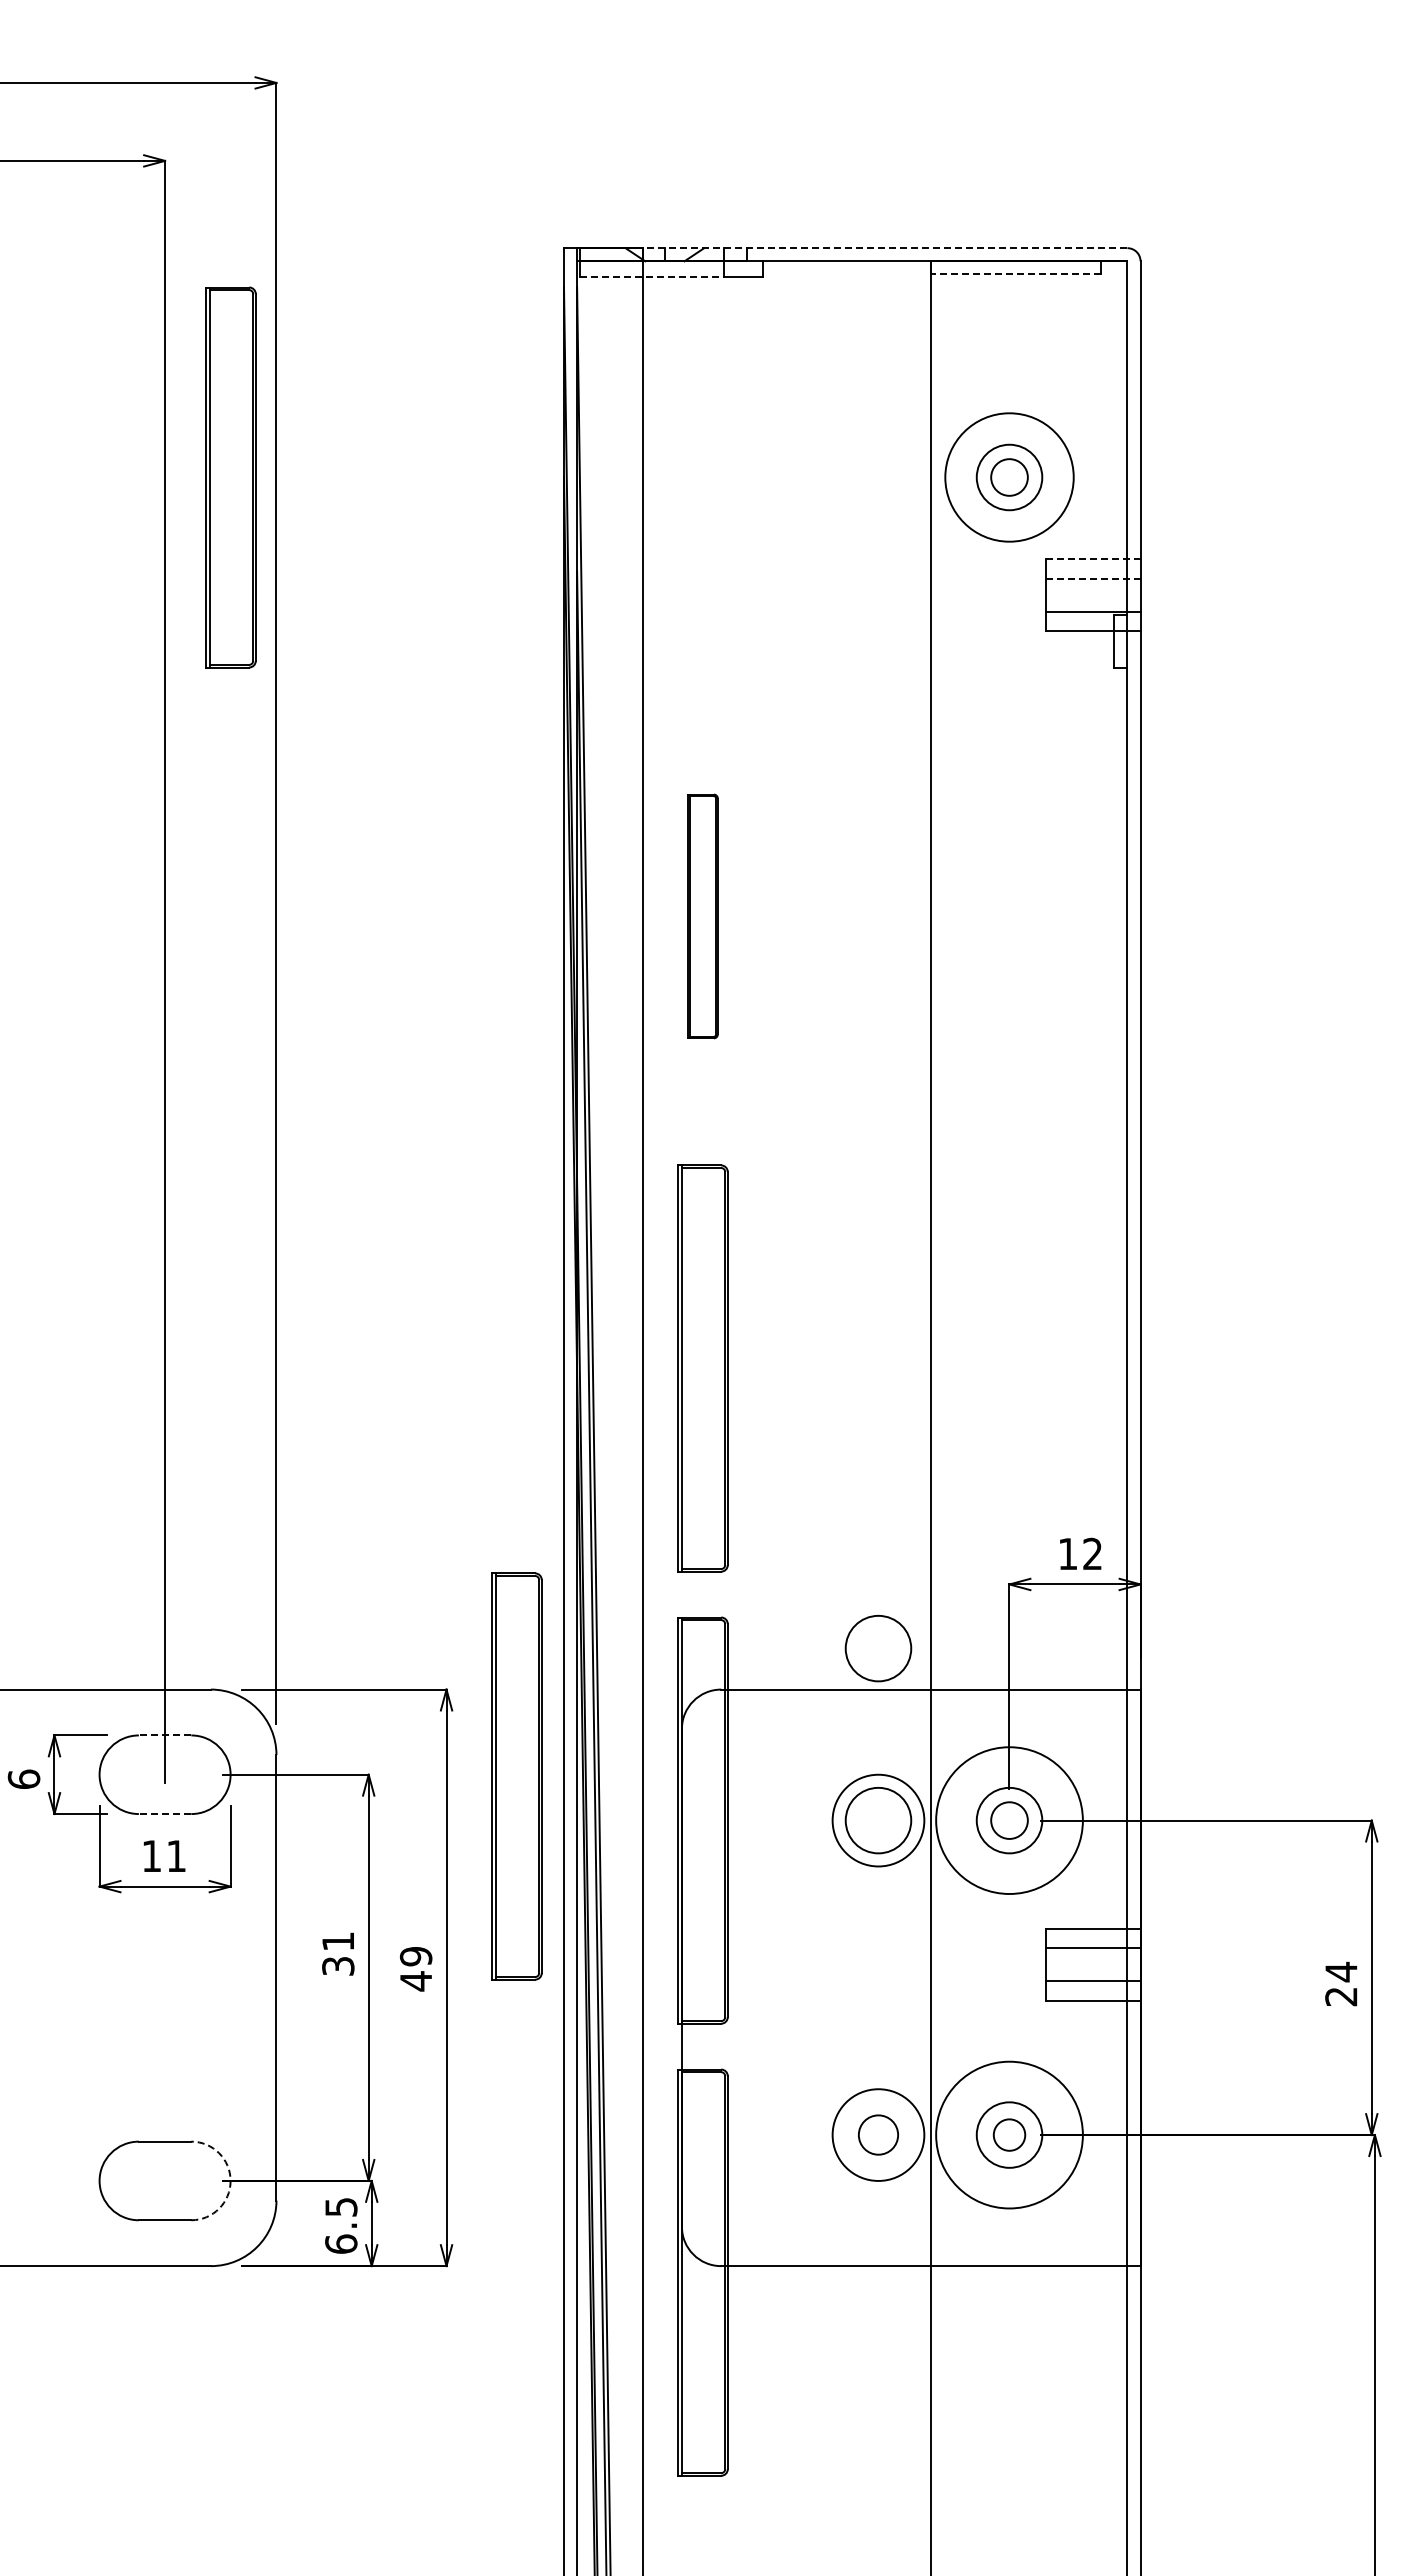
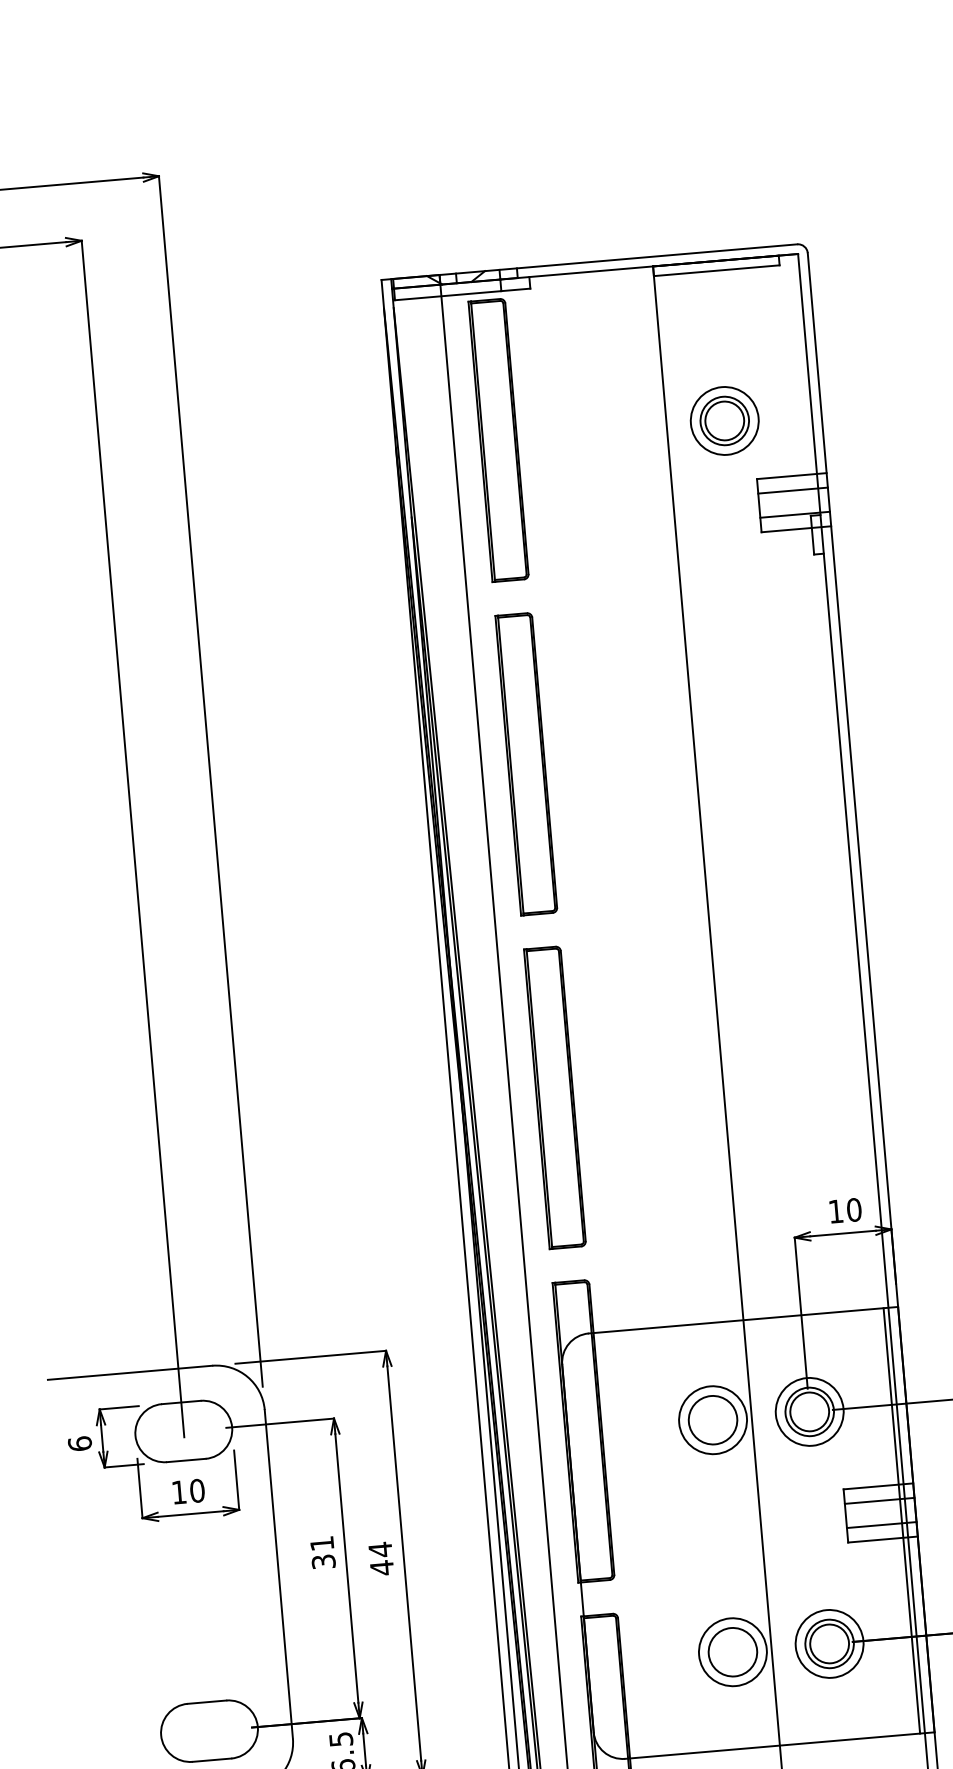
line: (884, 248) -> (618, 259), dashed -> solid
line: (1015, 274) -> (716, 270), dashed -> solid
line: (652, 277) -> (448, 296), dashed -> solid
part: (230, 477) -> (498, 440), moved
circle: (1009, 477) -> (724, 420), size x0.71
circle: (1009, 477) -> (724, 420), size x1.43
line: (1093, 559) -> (791, 476), dashed -> solid
line: (1093, 579) -> (793, 490), dashed -> solid
part: (702, 916) -> (526, 764), size x1.67
text: (1092, 1553) -> (854, 1209), 12 -> 10
circle: (878, 1648) -> (702, 1293), removed
line: (164, 1735) -> (180, 1402), dashed -> solid
part: (516, 1776) -> (443, 1410), removed
line: (164, 1814) -> (185, 1460), dashed -> solid
circle: (1009, 1820) -> (809, 1411), size x0.62
circle: (1009, 1820) -> (809, 1411), size x1.43
text: (176, 1856) -> (197, 1491), 11 -> 10
text: (415, 1956) -> (380, 1549), 49 -> 44
line: (1120, 1977) -> (901, 1520), added
circle: (878, 2134) -> (732, 1651), size x1.67
circle: (1009, 2134) -> (829, 1643), size x0.62
circle: (1009, 2134) -> (829, 1643), size x1.67
arc: (230, 2180) -> (257, 1726), dashed -> solid

